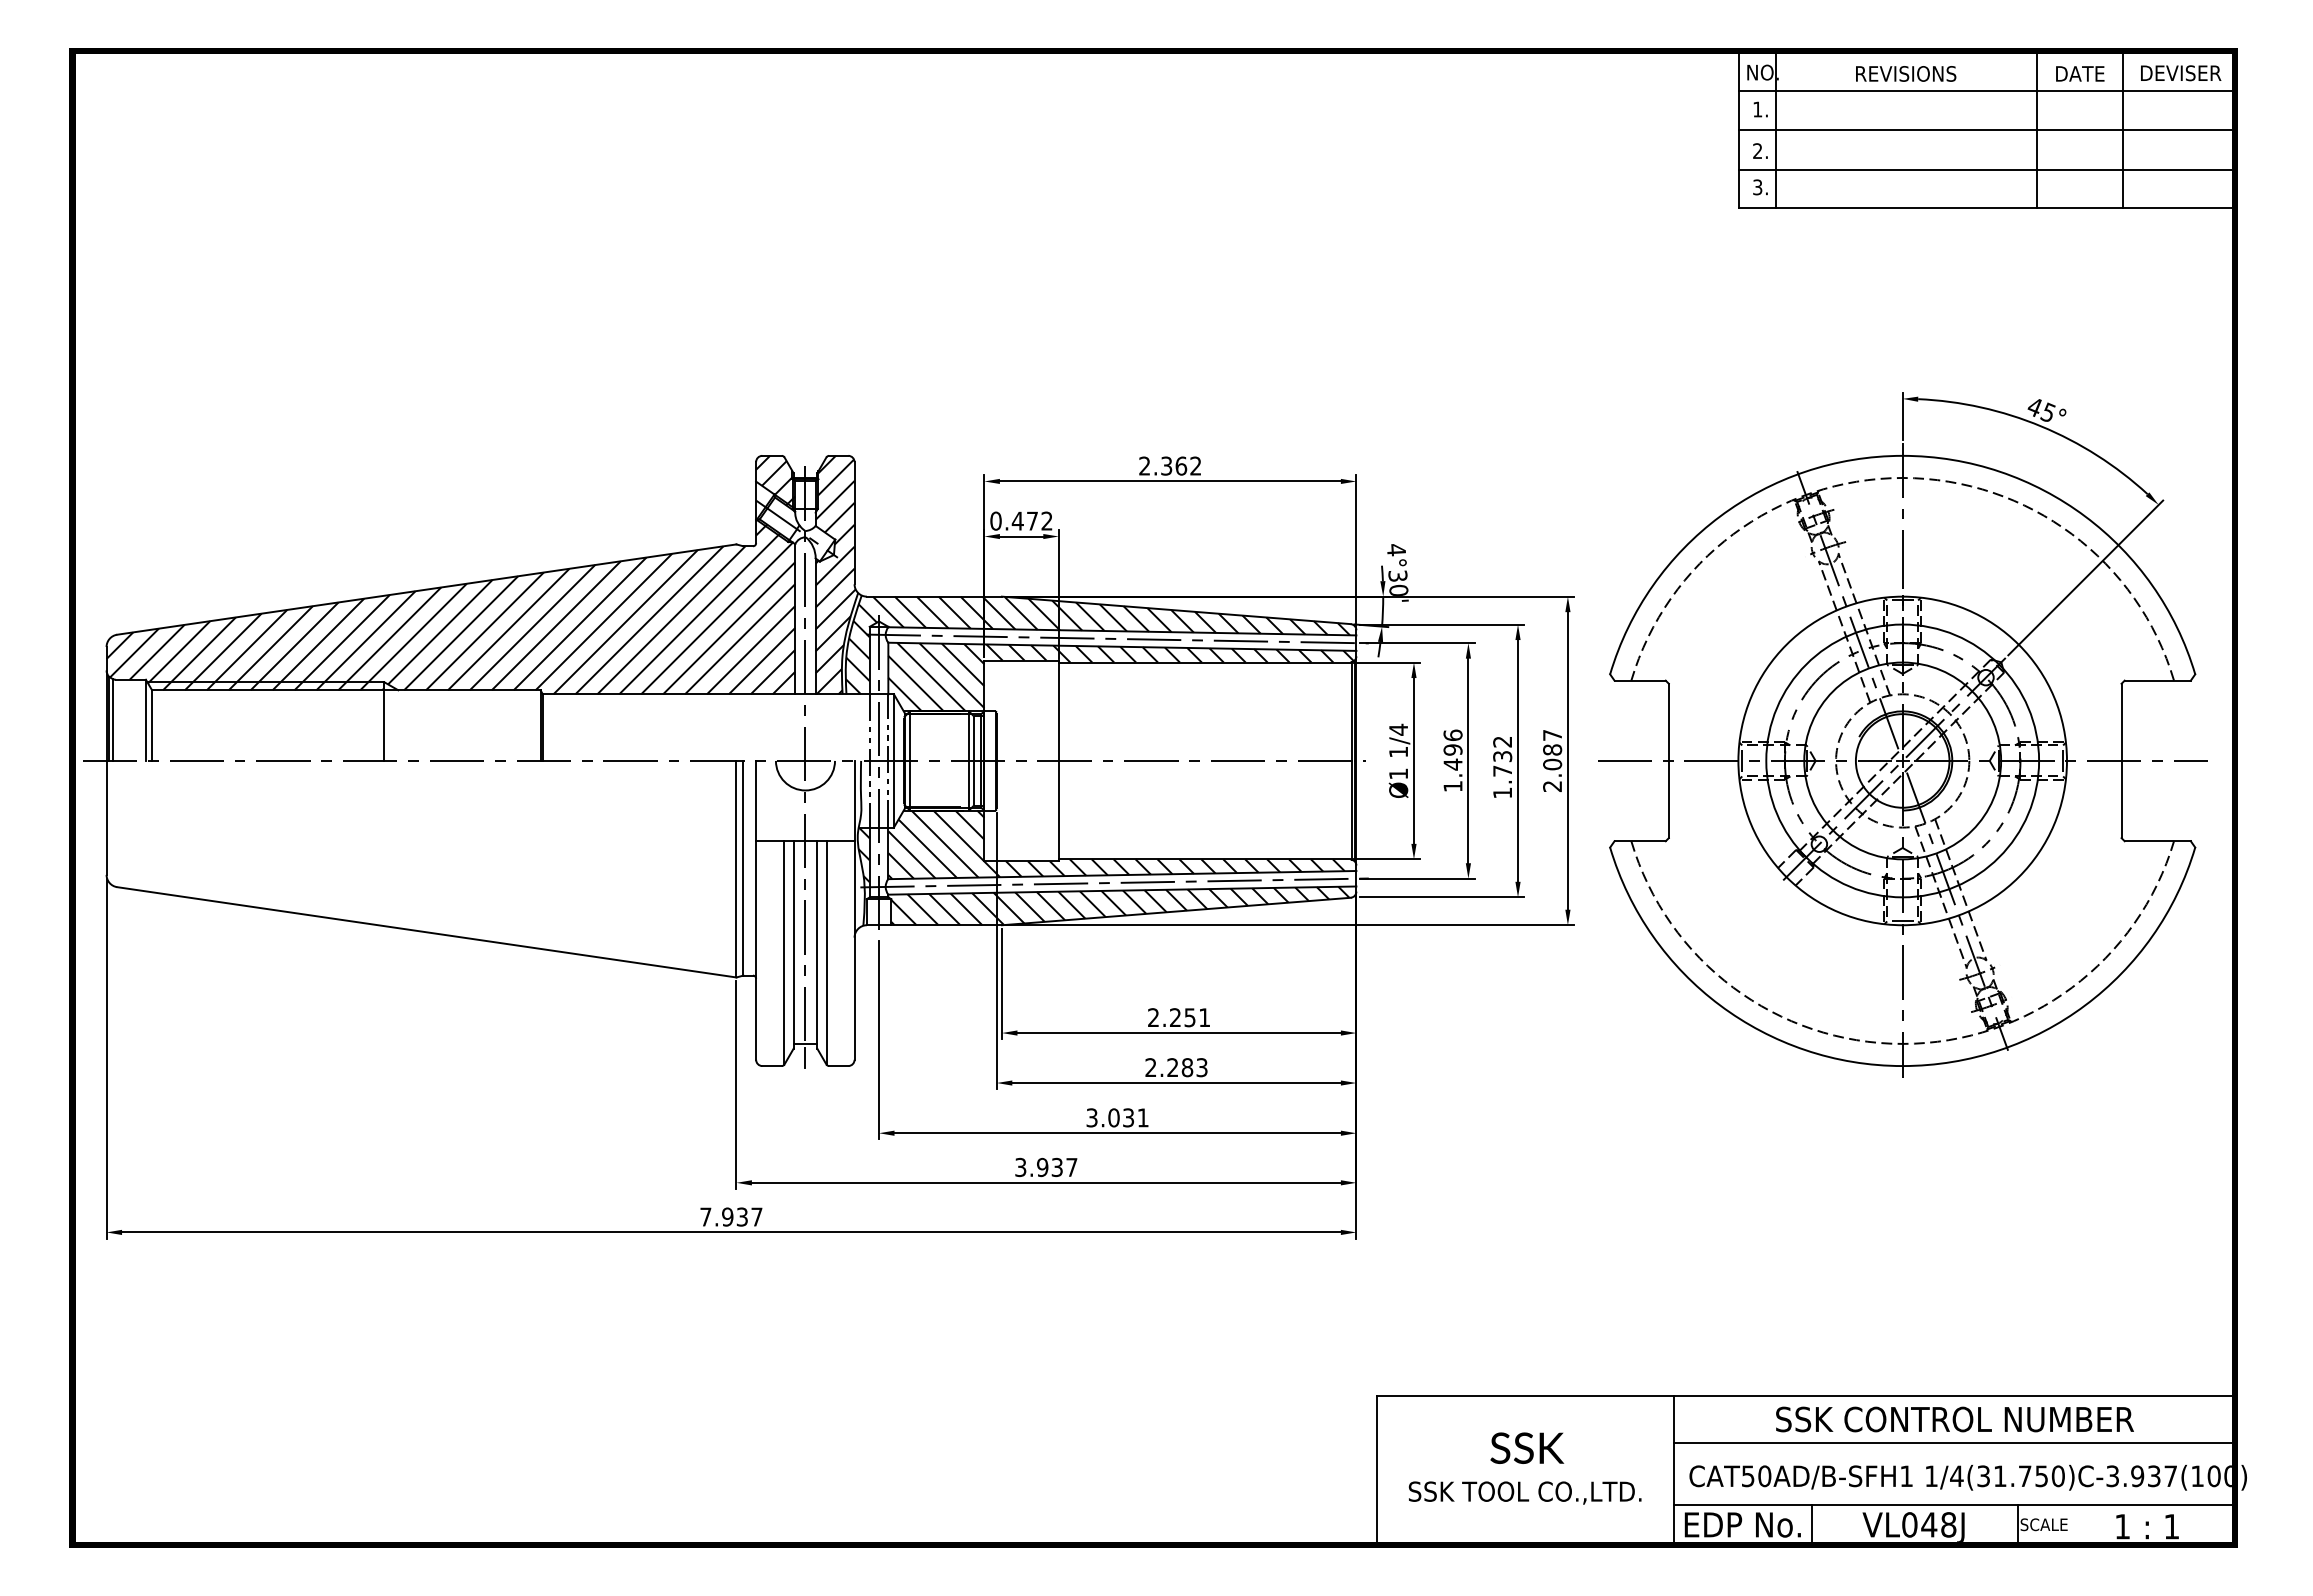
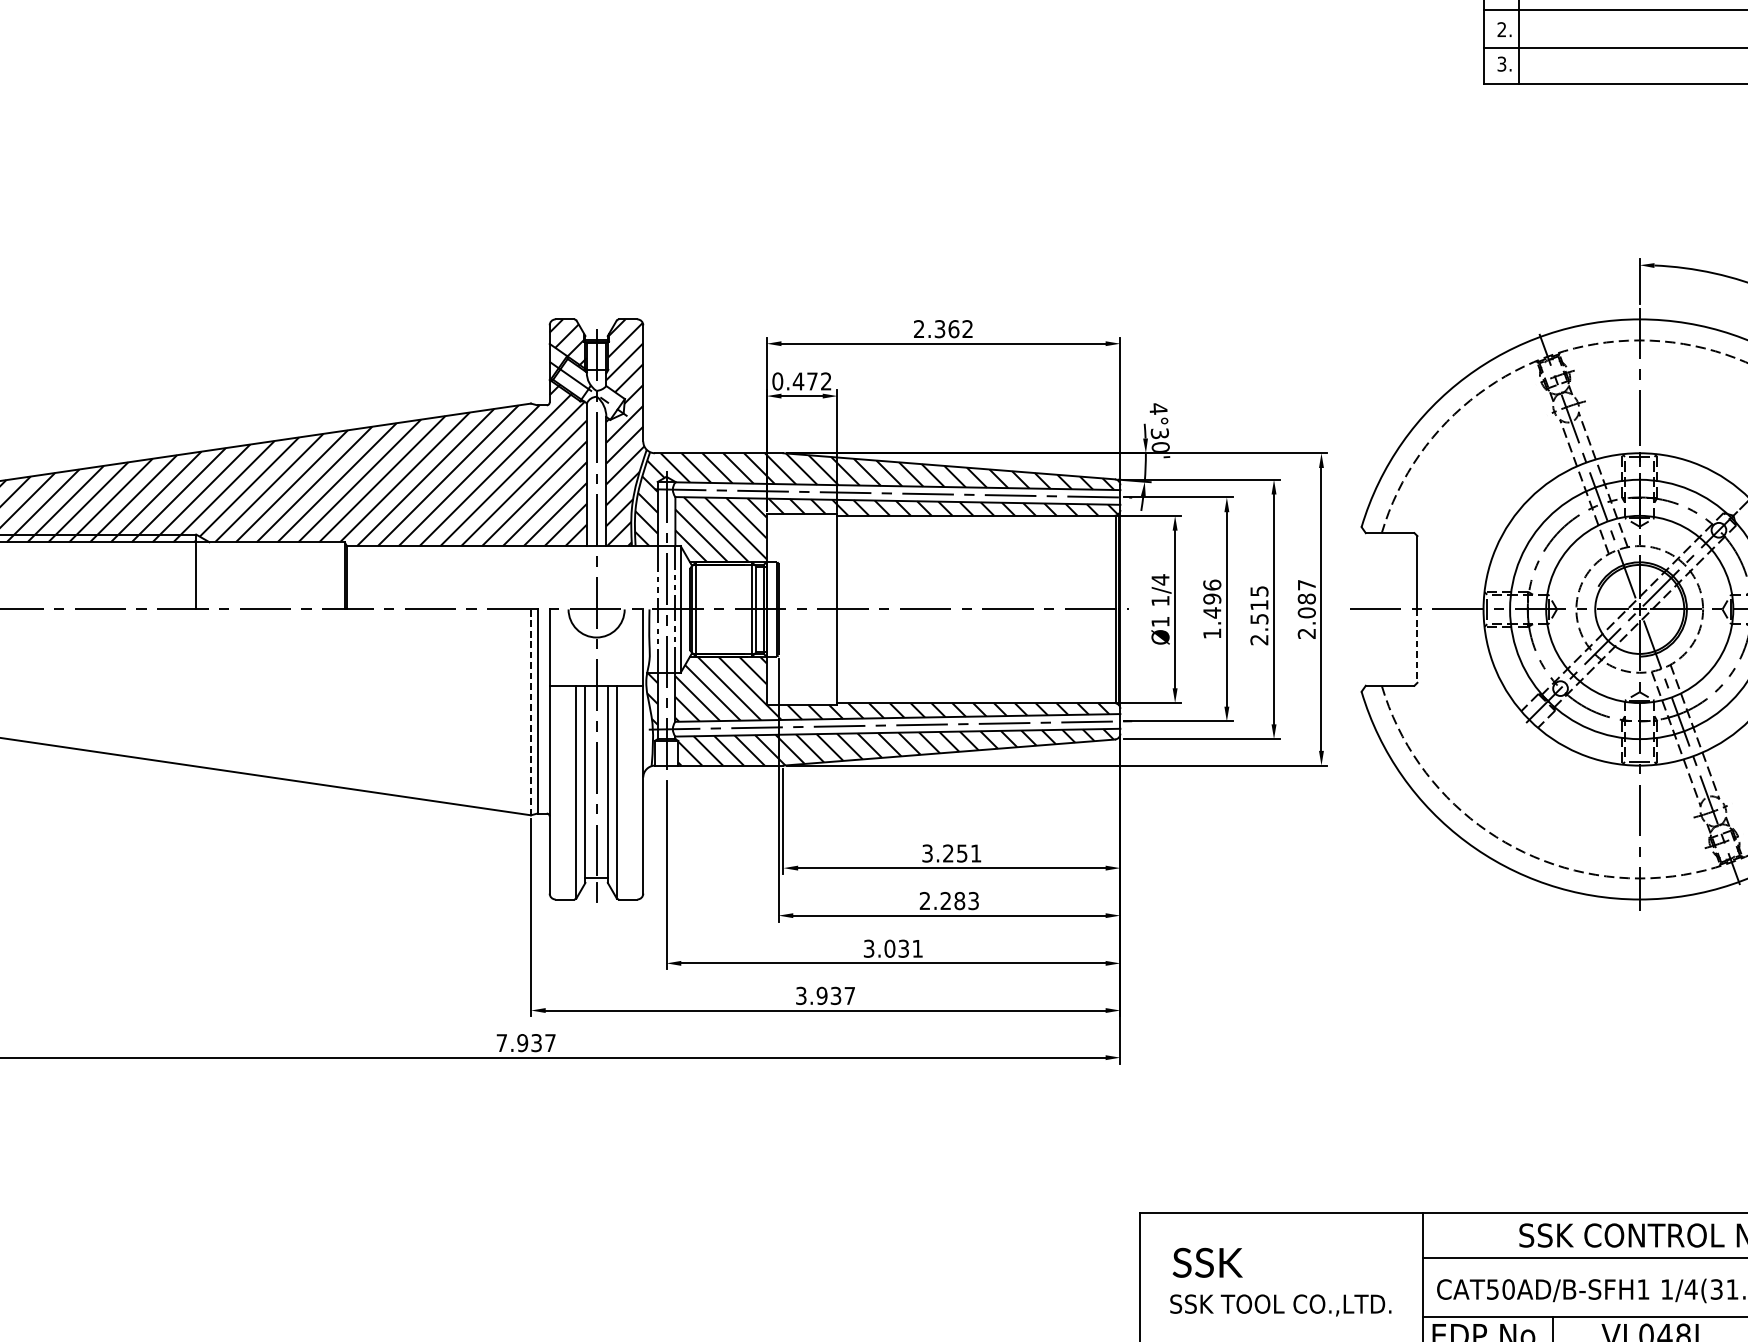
text: (1502, 767) -> (1259, 615), 1.732 -> 2.515
line: (1668, 799) -> (1417, 646), solid -> dashed
line: (736, 868) -> (531, 711), solid -> dashed
text: (1153, 1017) -> (927, 853), 2.251 -> 3.251
text: (1527, 1447) -> (1207, 1262), moved

